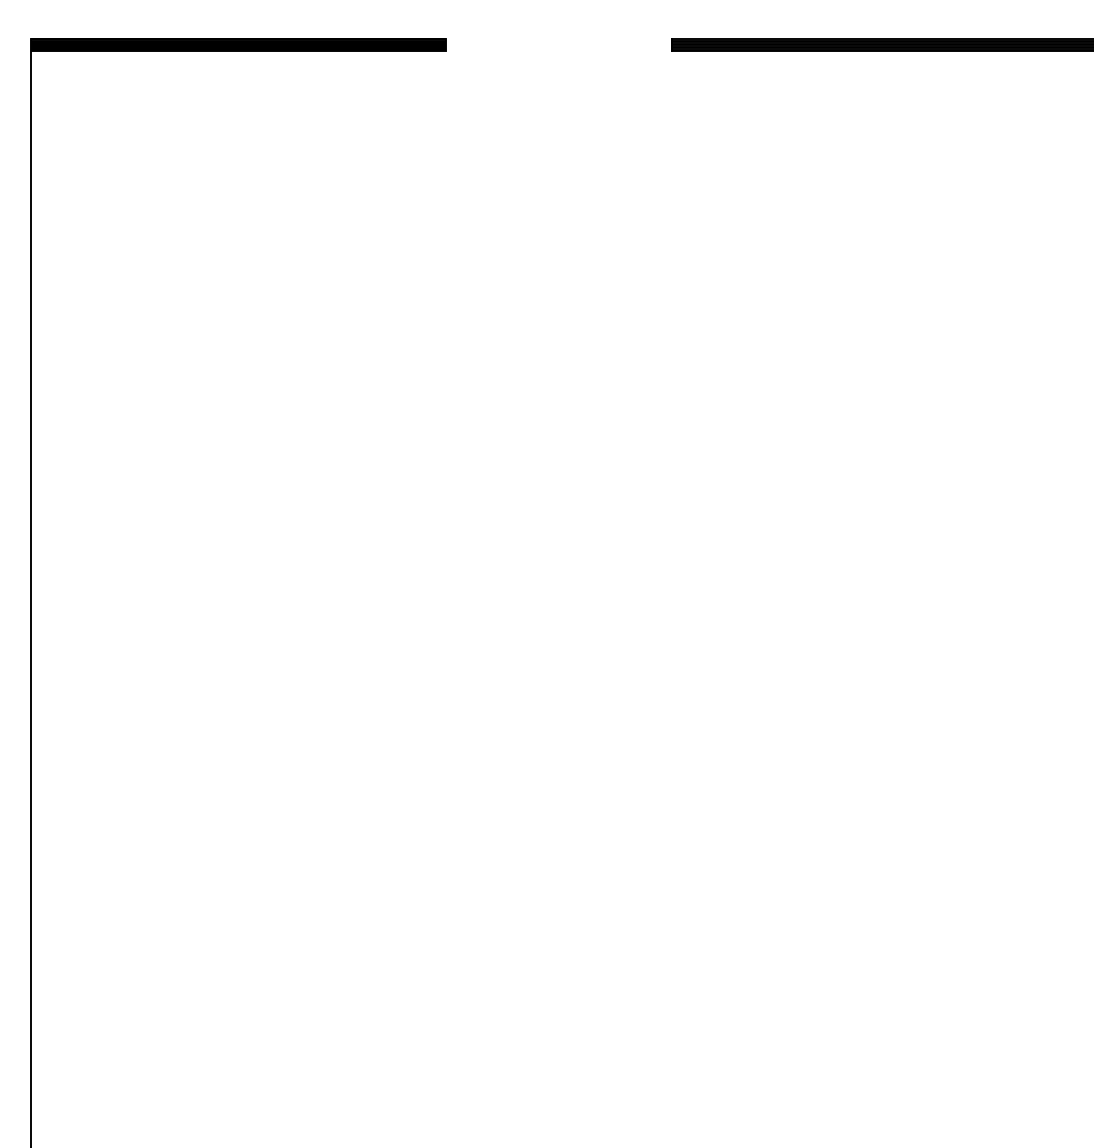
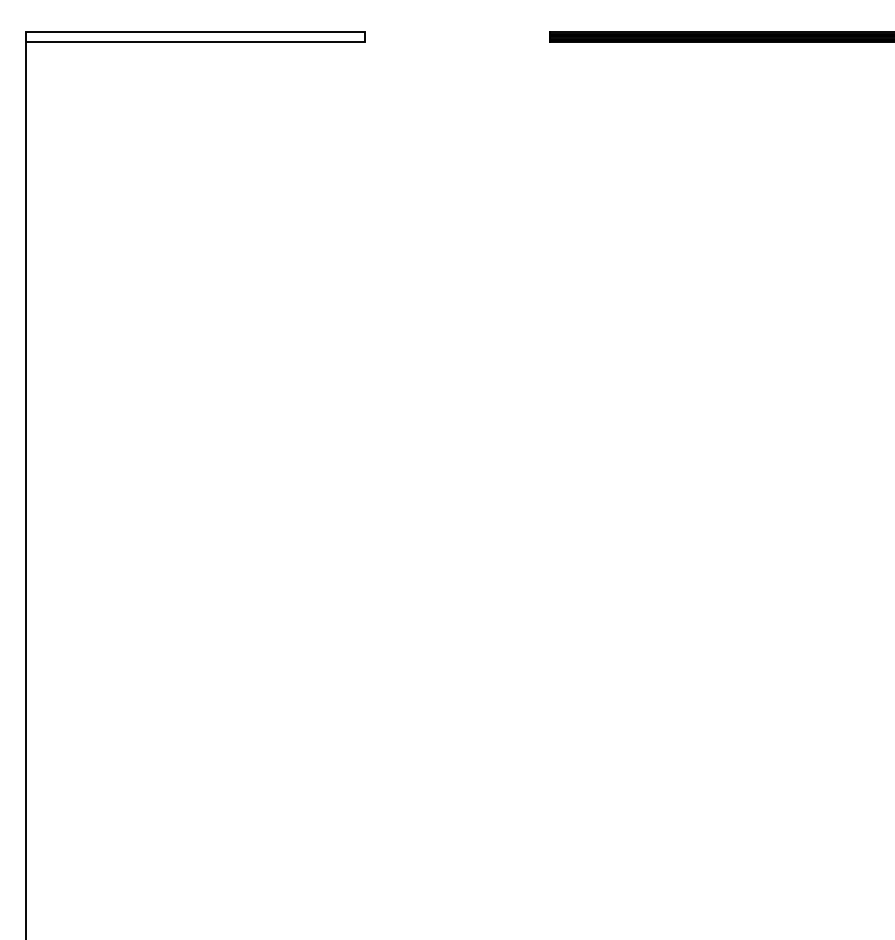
hatch: (238, 44) -> (195, 36), removed

